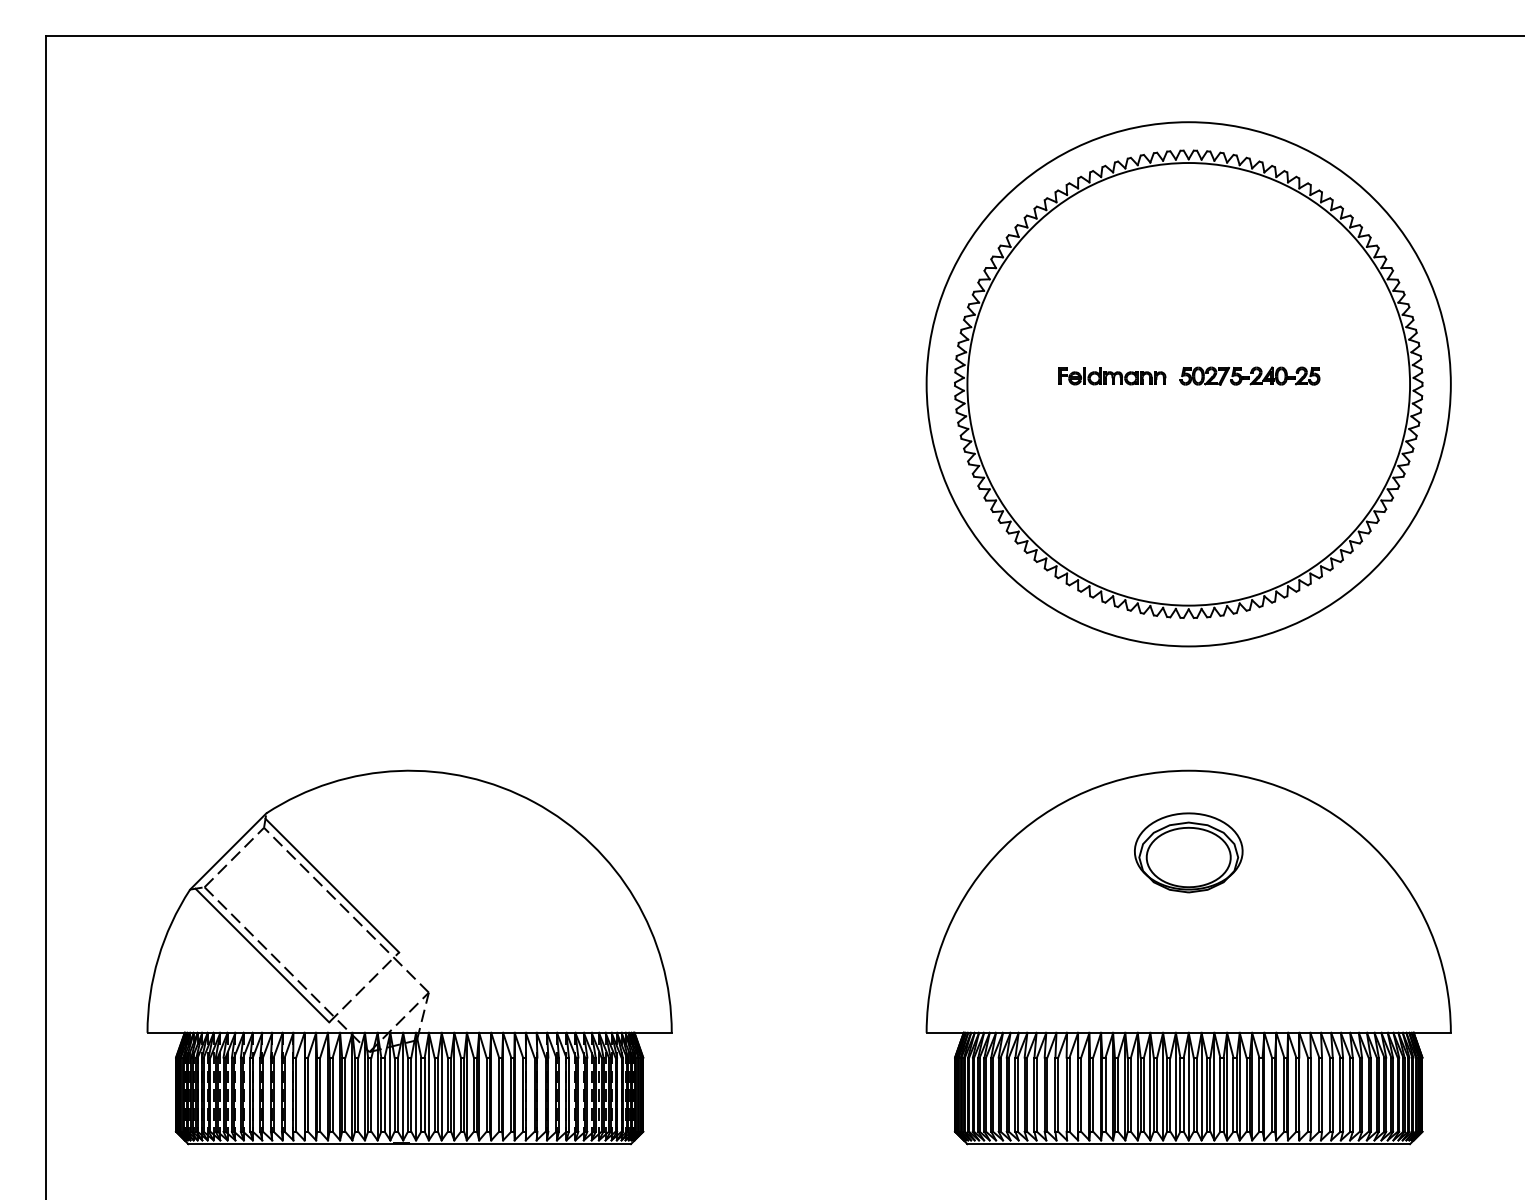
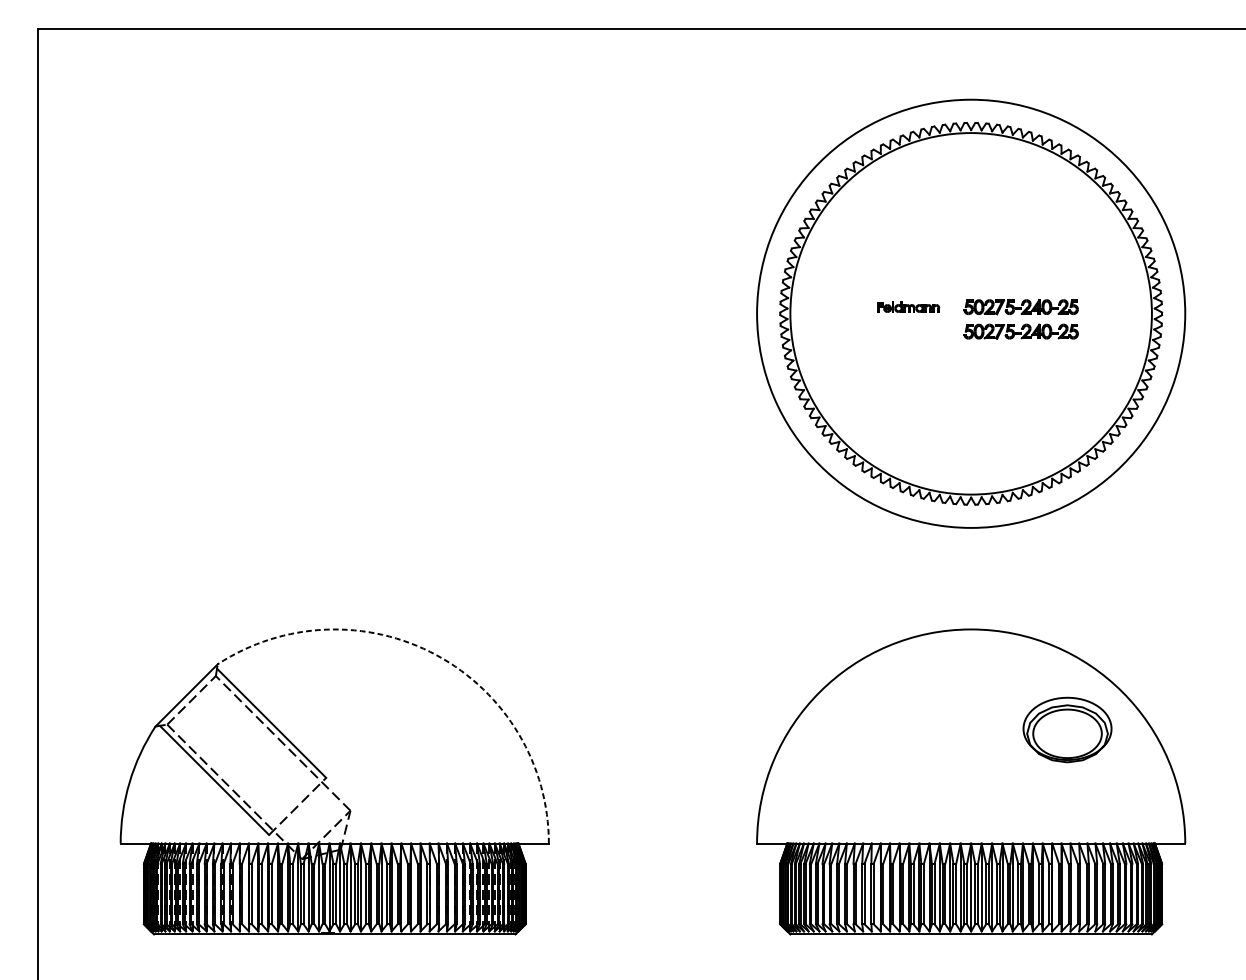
part: (1112, 376) -> (908, 307), size x0.7
part: (1249, 405) -> (1020, 331), added
arc: (534, 802) -> (436, 655), solid -> dashed
part: (1188, 852) -> (1067, 729), moved

